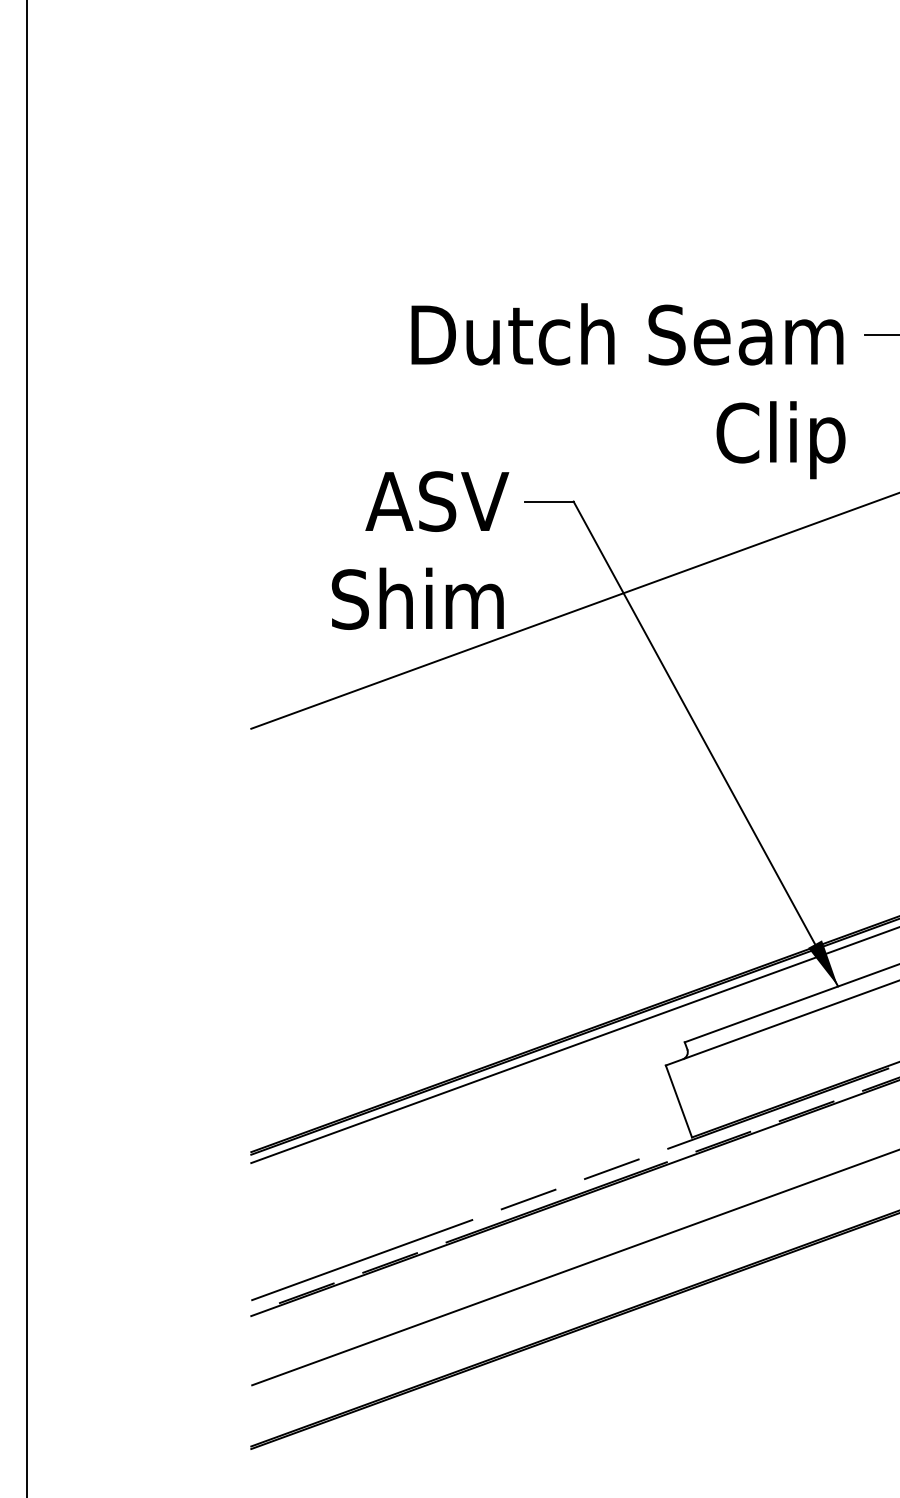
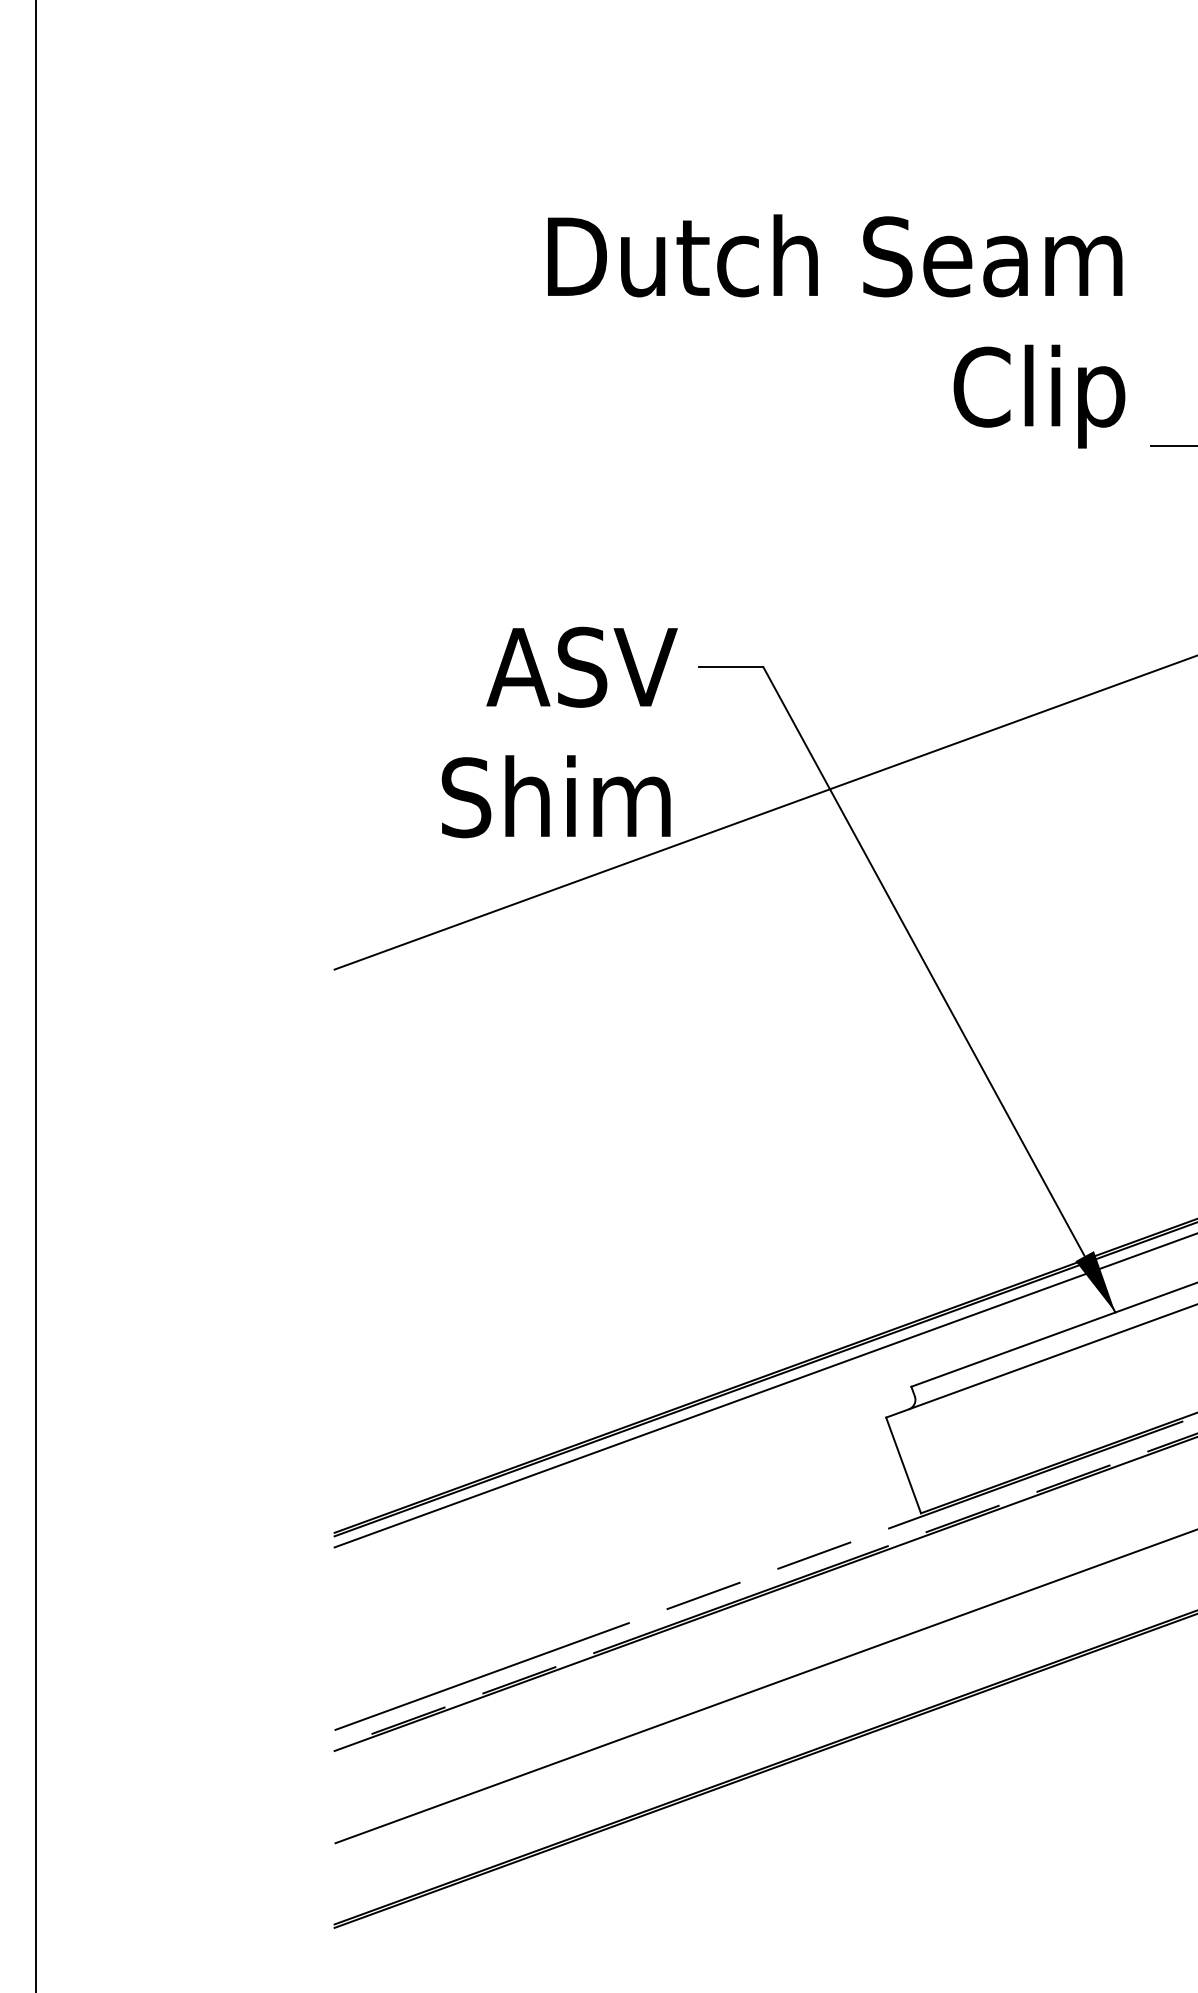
text: (628, 391) -> (836, 331), moved

